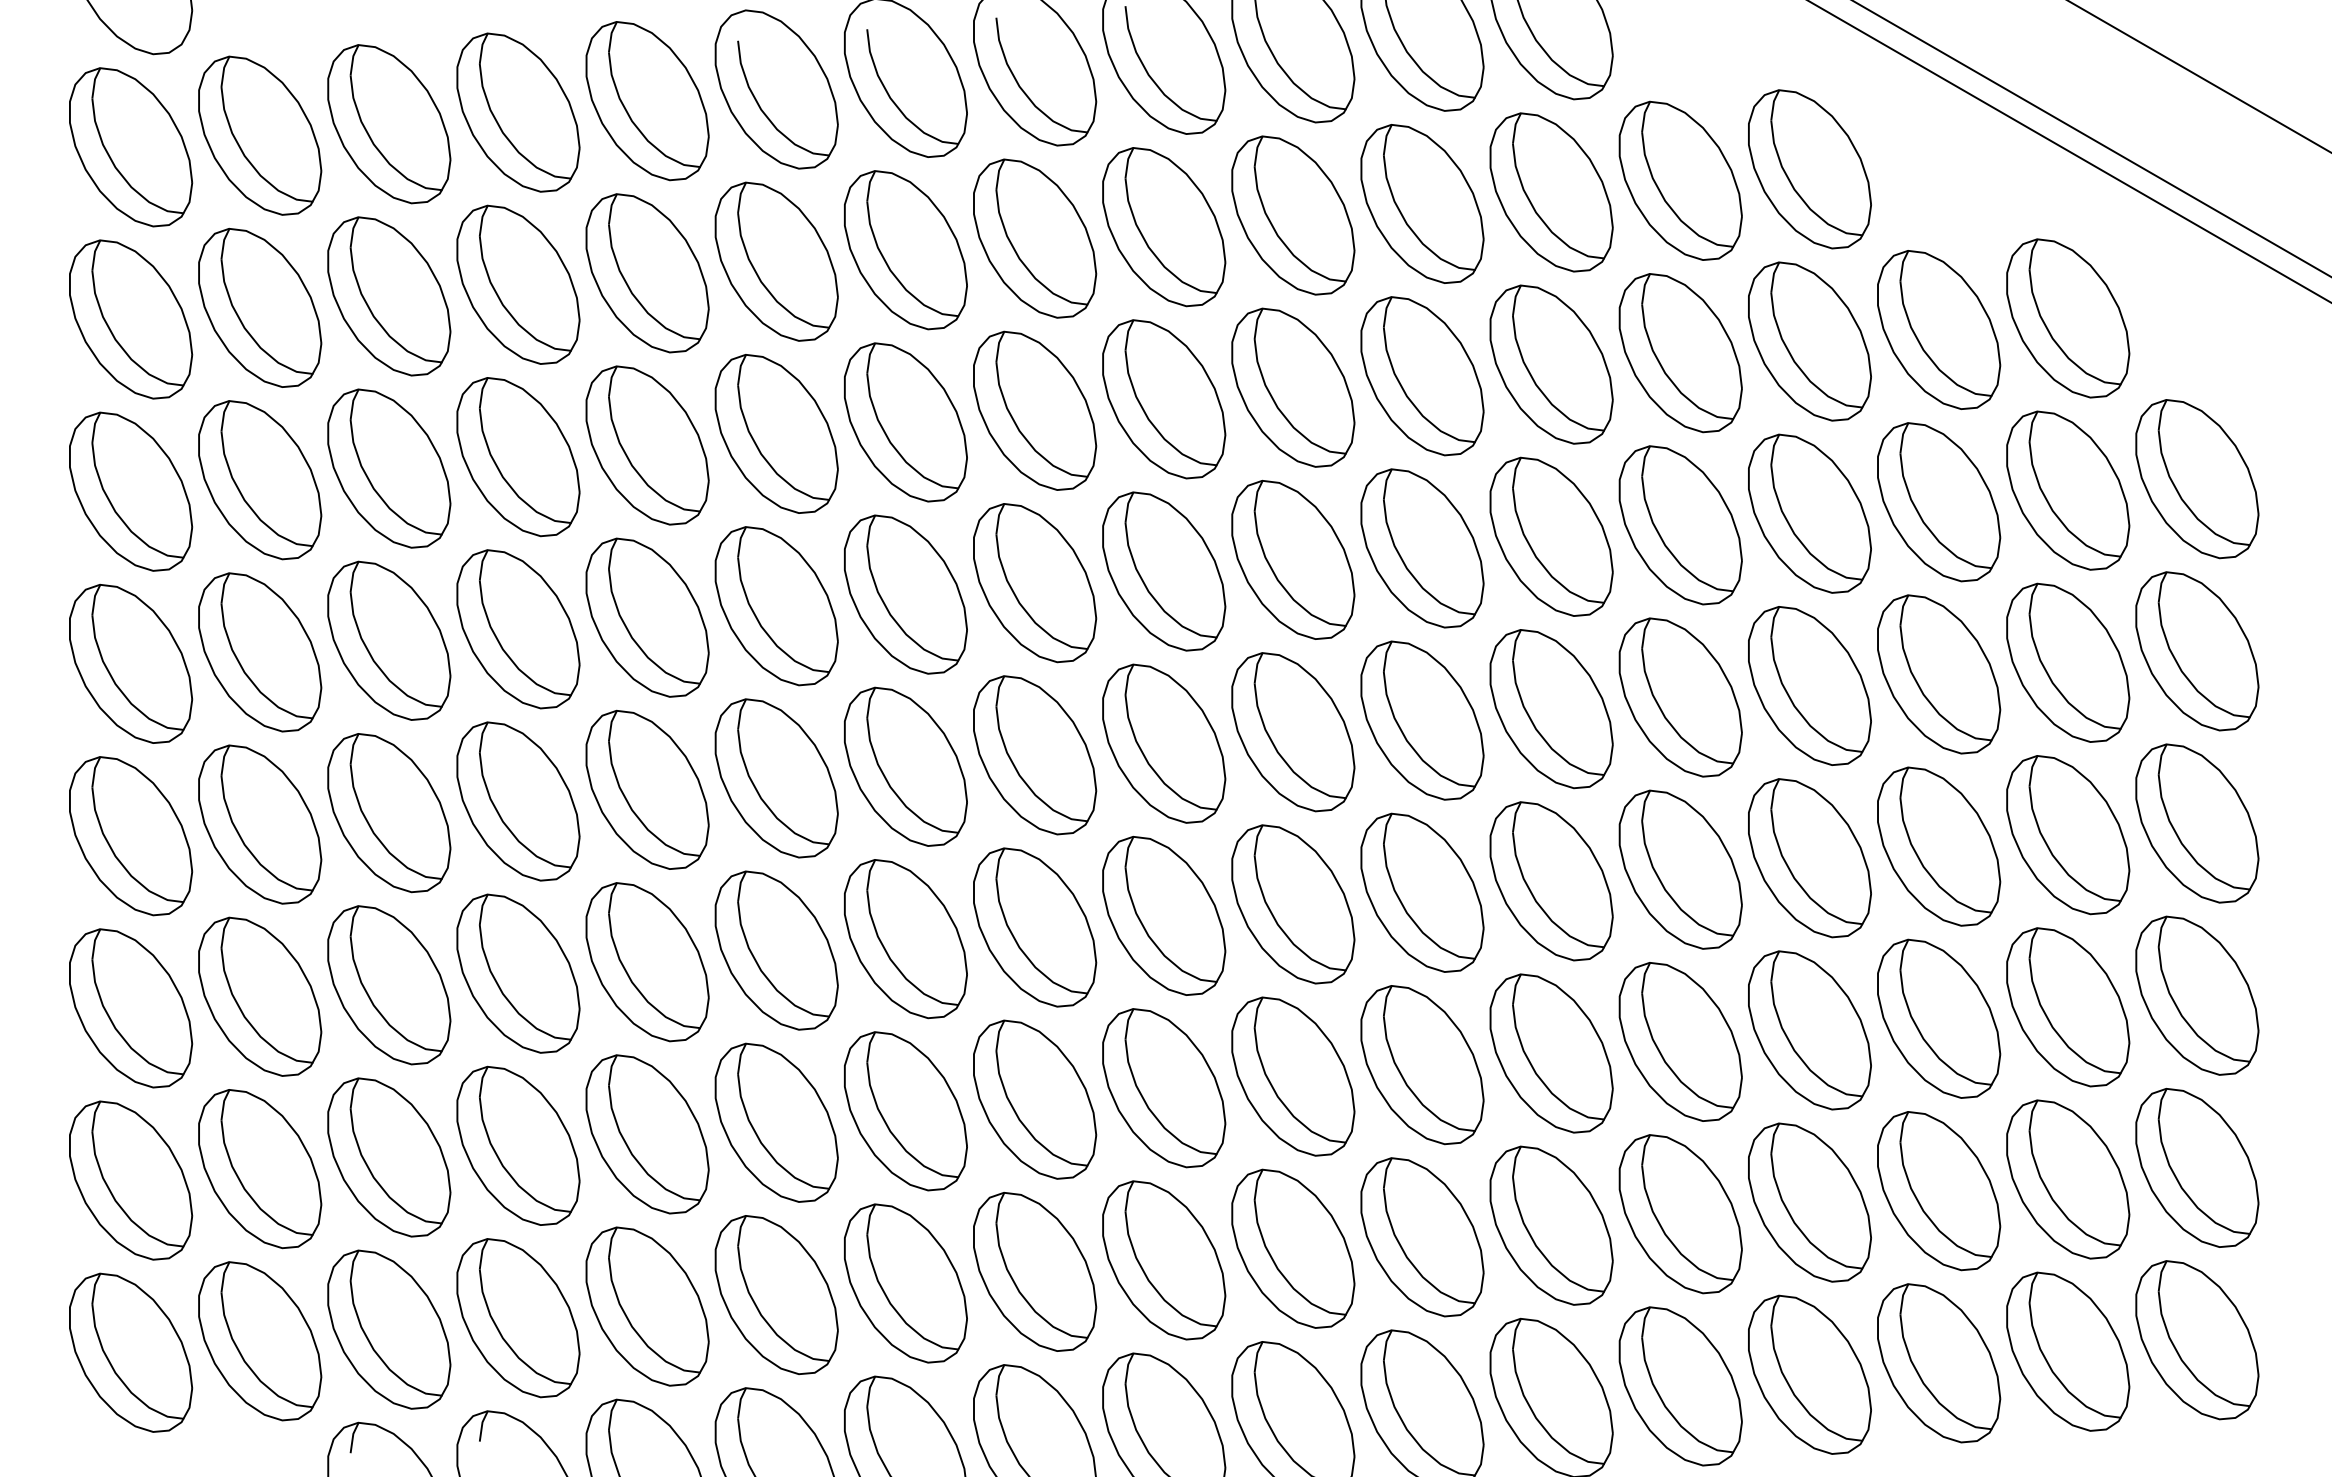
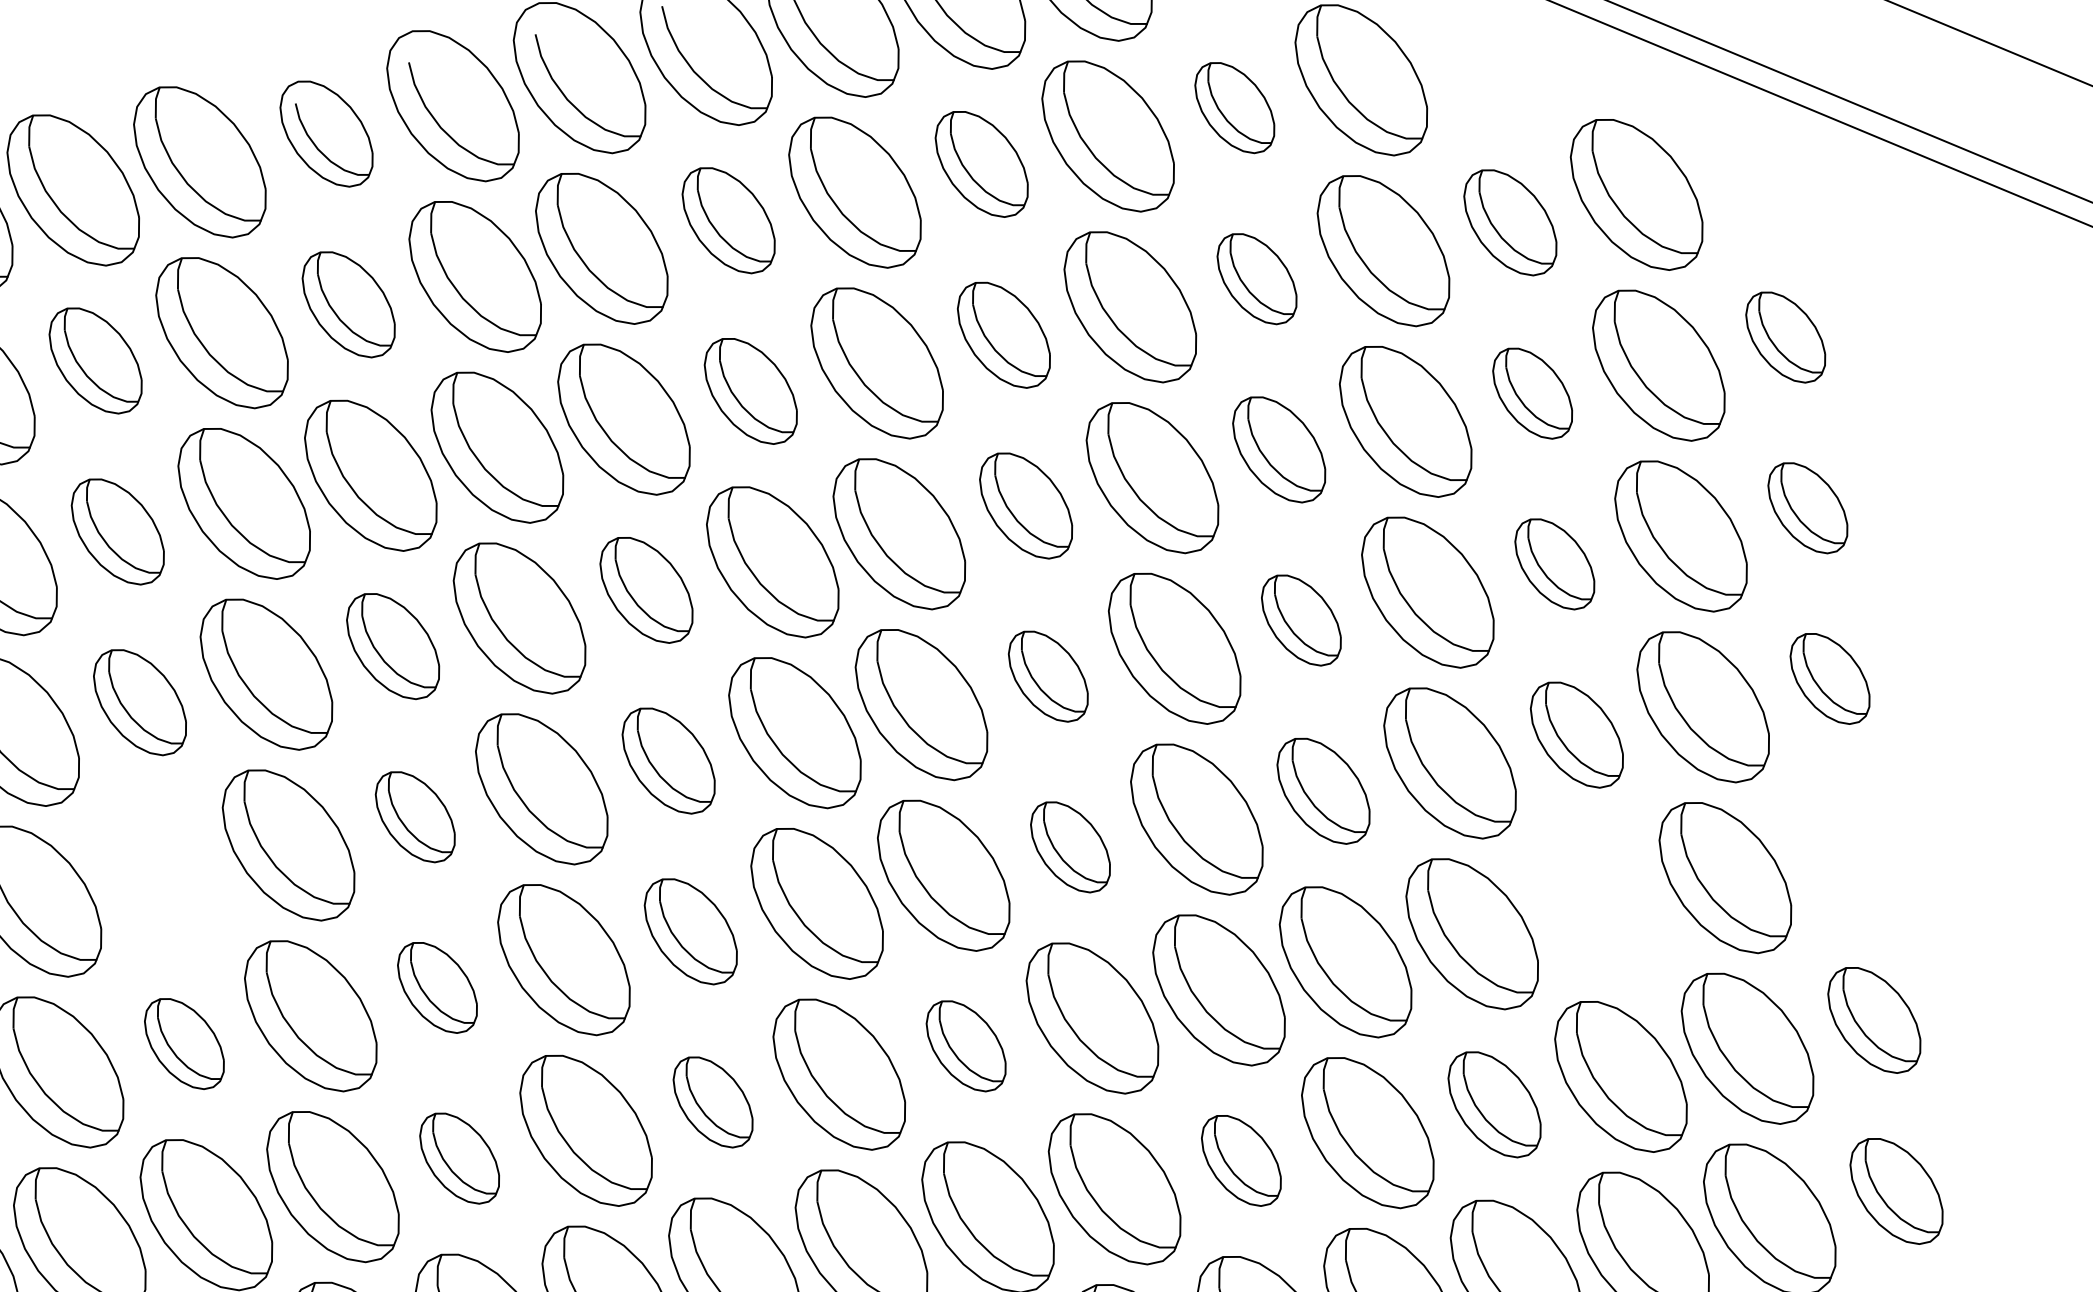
part: (776, 89) -> (326, 133), size x0.7
part: (1680, 180) -> (1234, 107), size x0.6
part: (1422, 203) -> (982, 163), size x0.7
part: (1164, 227) -> (729, 220), size x0.7
part: (776, 261) -> (348, 304), size x0.7
part: (518, 284) -> (96, 360), size x0.7
part: (1939, 329) -> (1510, 222), size x0.7
part: (1680, 353) -> (1257, 279), size x0.6
part: (1422, 376) -> (1004, 335), size x0.7
part: (1164, 399) -> (751, 391), size x0.7
part: (518, 457) -> (118, 531), size x0.7
part: (2197, 479) -> (1786, 337), size x0.6
part: (1939, 502) -> (1533, 393), size x0.6
part: (1680, 525) -> (1279, 449), size x0.7
part: (1422, 548) -> (1026, 505), size x0.7
part: (1035, 583) -> (647, 590), size x0.7
part: (776, 606) -> (393, 646), size x0.7
part: (518, 629) -> (140, 702), size x0.7
part: (2197, 651) -> (1808, 508), size x0.6
part: (1939, 674) -> (1555, 564), size x0.6
part: (1680, 697) -> (1301, 620), size x0.6
part: (1422, 720) -> (1048, 676), size x0.6
part: (1035, 755) -> (669, 760), size x0.7
part: (776, 778) -> (415, 817), size x0.6
part: (518, 801) -> (162, 873), removed
part: (2197, 823) -> (1830, 678), size x0.6
part: (1939, 846) -> (1577, 734), size x0.7
part: (1680, 869) -> (1323, 790), size x0.7
part: (1422, 892) -> (1070, 846), size x0.6
part: (1035, 927) -> (691, 931), size x0.7
part: (776, 950) -> (437, 987), size x0.6
part: (518, 973) -> (184, 1043), size x0.6
part: (2197, 995) -> (1852, 849), removed
part: (1939, 1018) -> (1599, 905), removed
part: (1293, 1076) -> (966, 1046), size x0.6
part: (1035, 1099) -> (713, 1102), size x0.6
part: (776, 1122) -> (459, 1158), size x0.6
part: (2197, 1167) -> (1874, 1019), size x0.7
part: (1809, 1202) -> (1494, 1104), size x0.7
part: (1551, 1225) -> (1241, 1160), size x0.6
part: (2197, 1340) -> (1897, 1191), size x0.7

